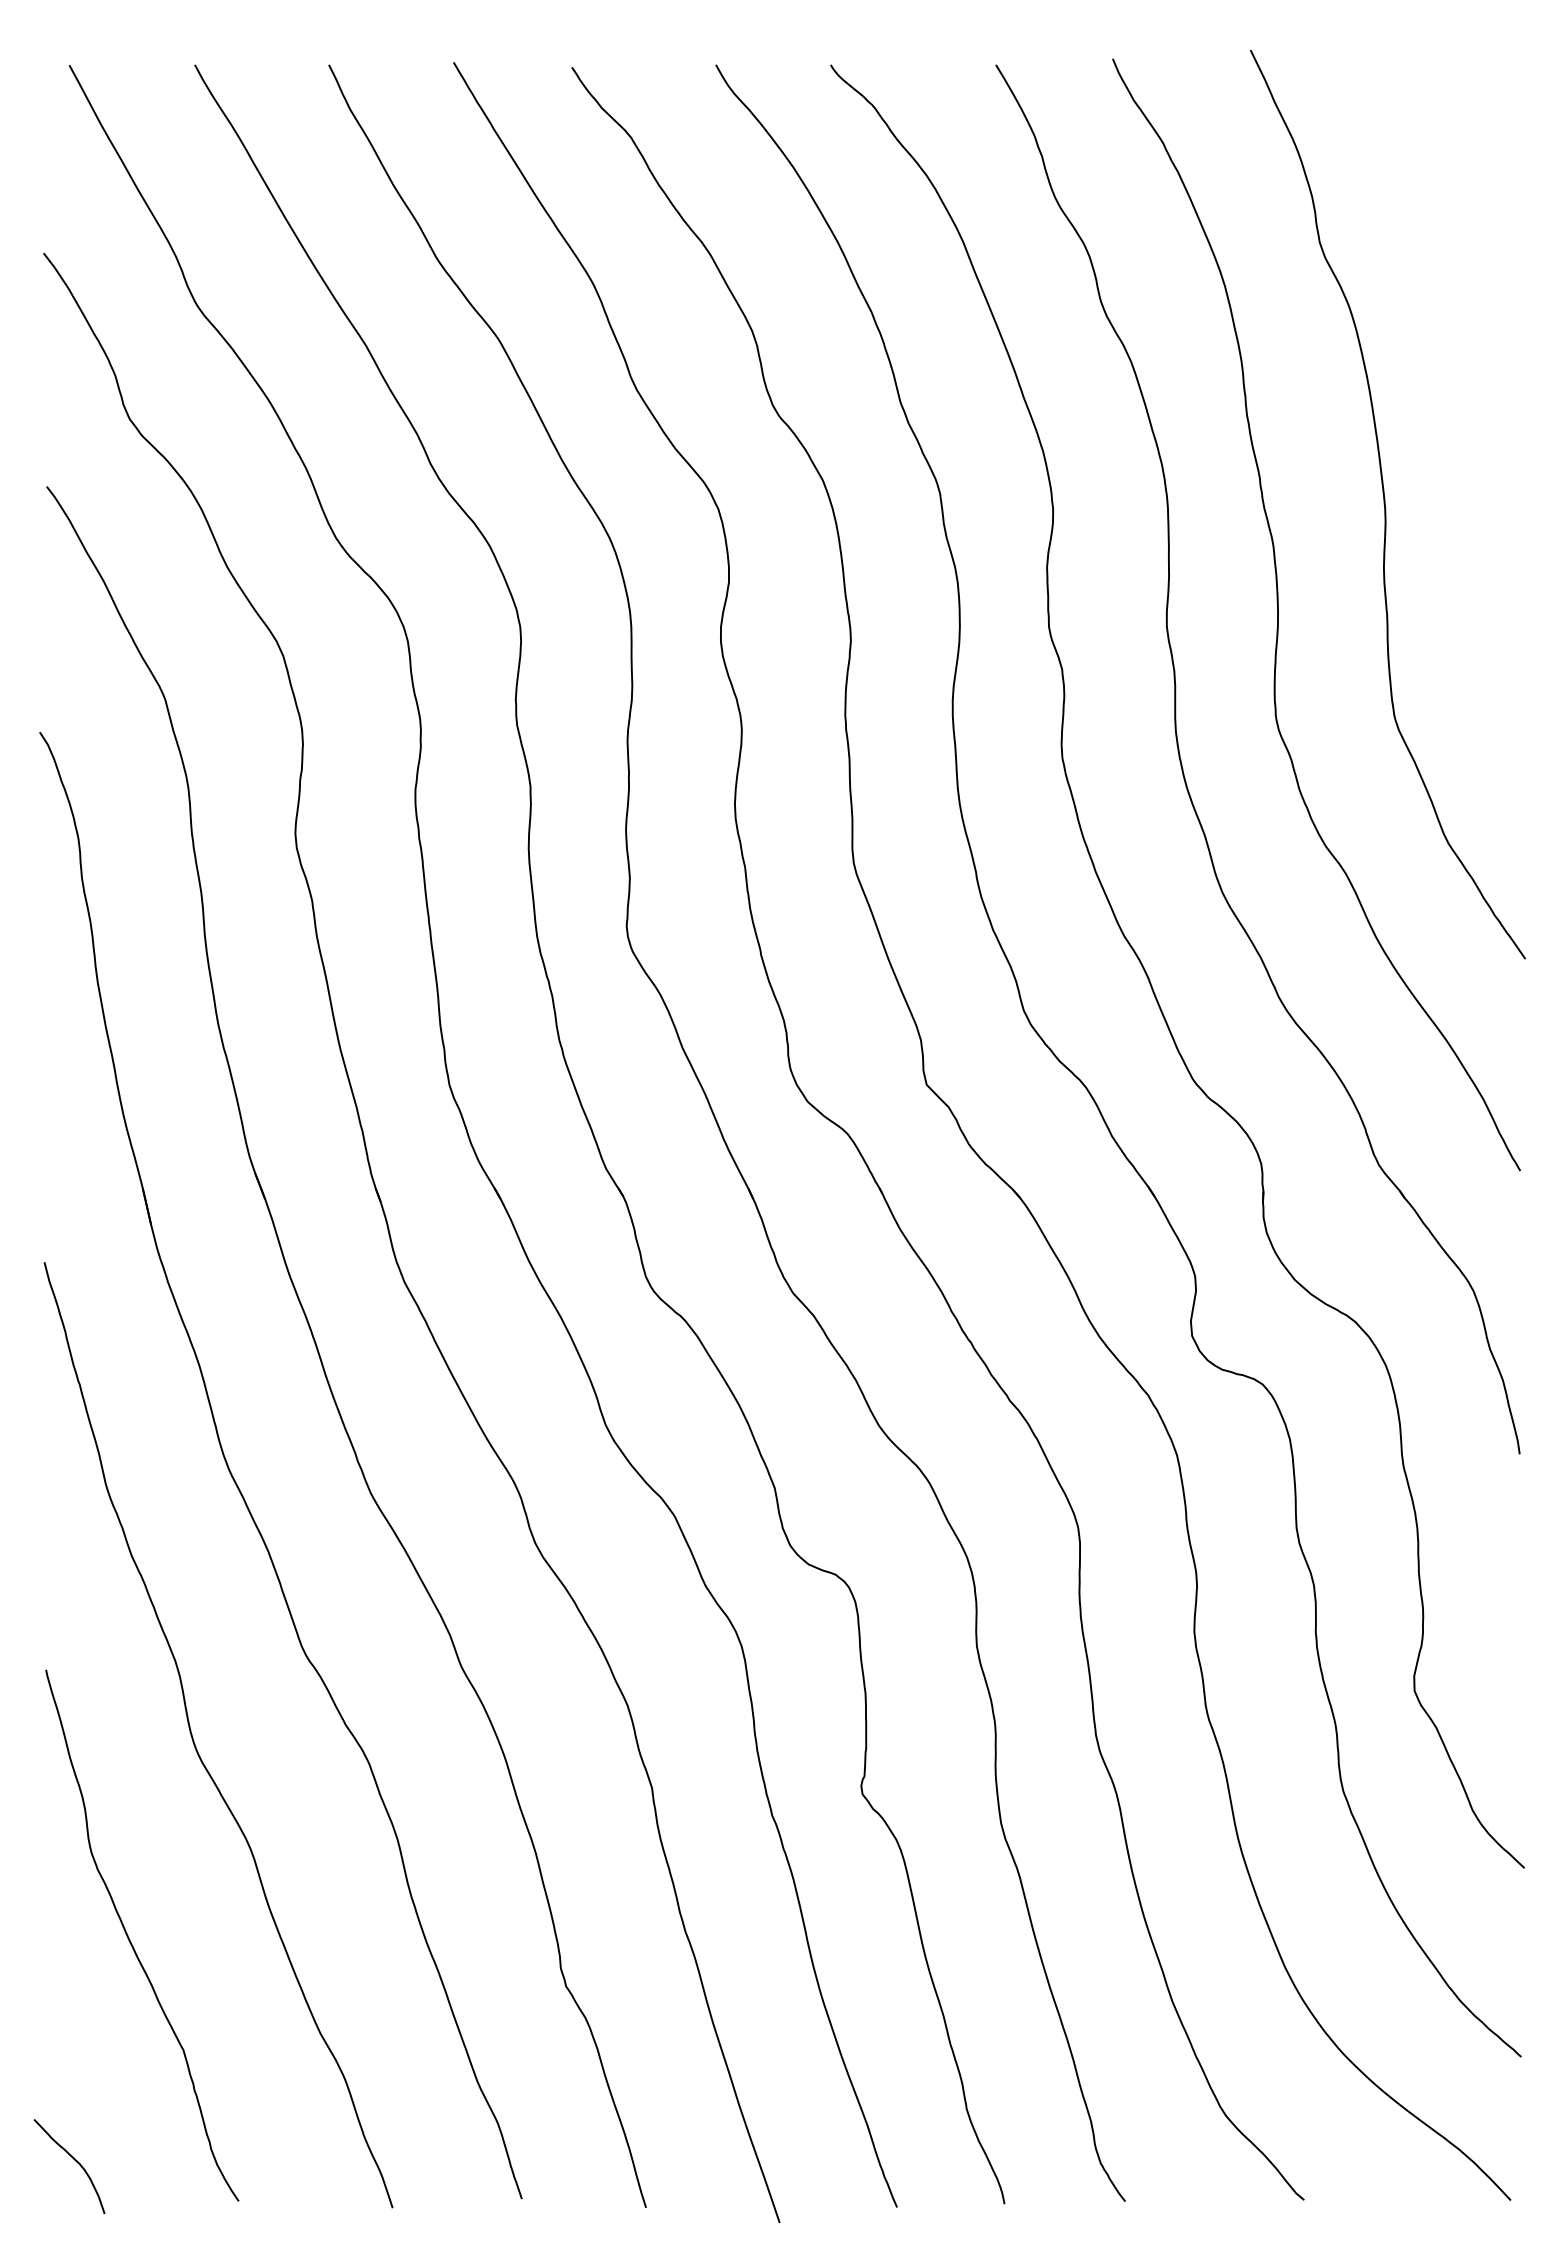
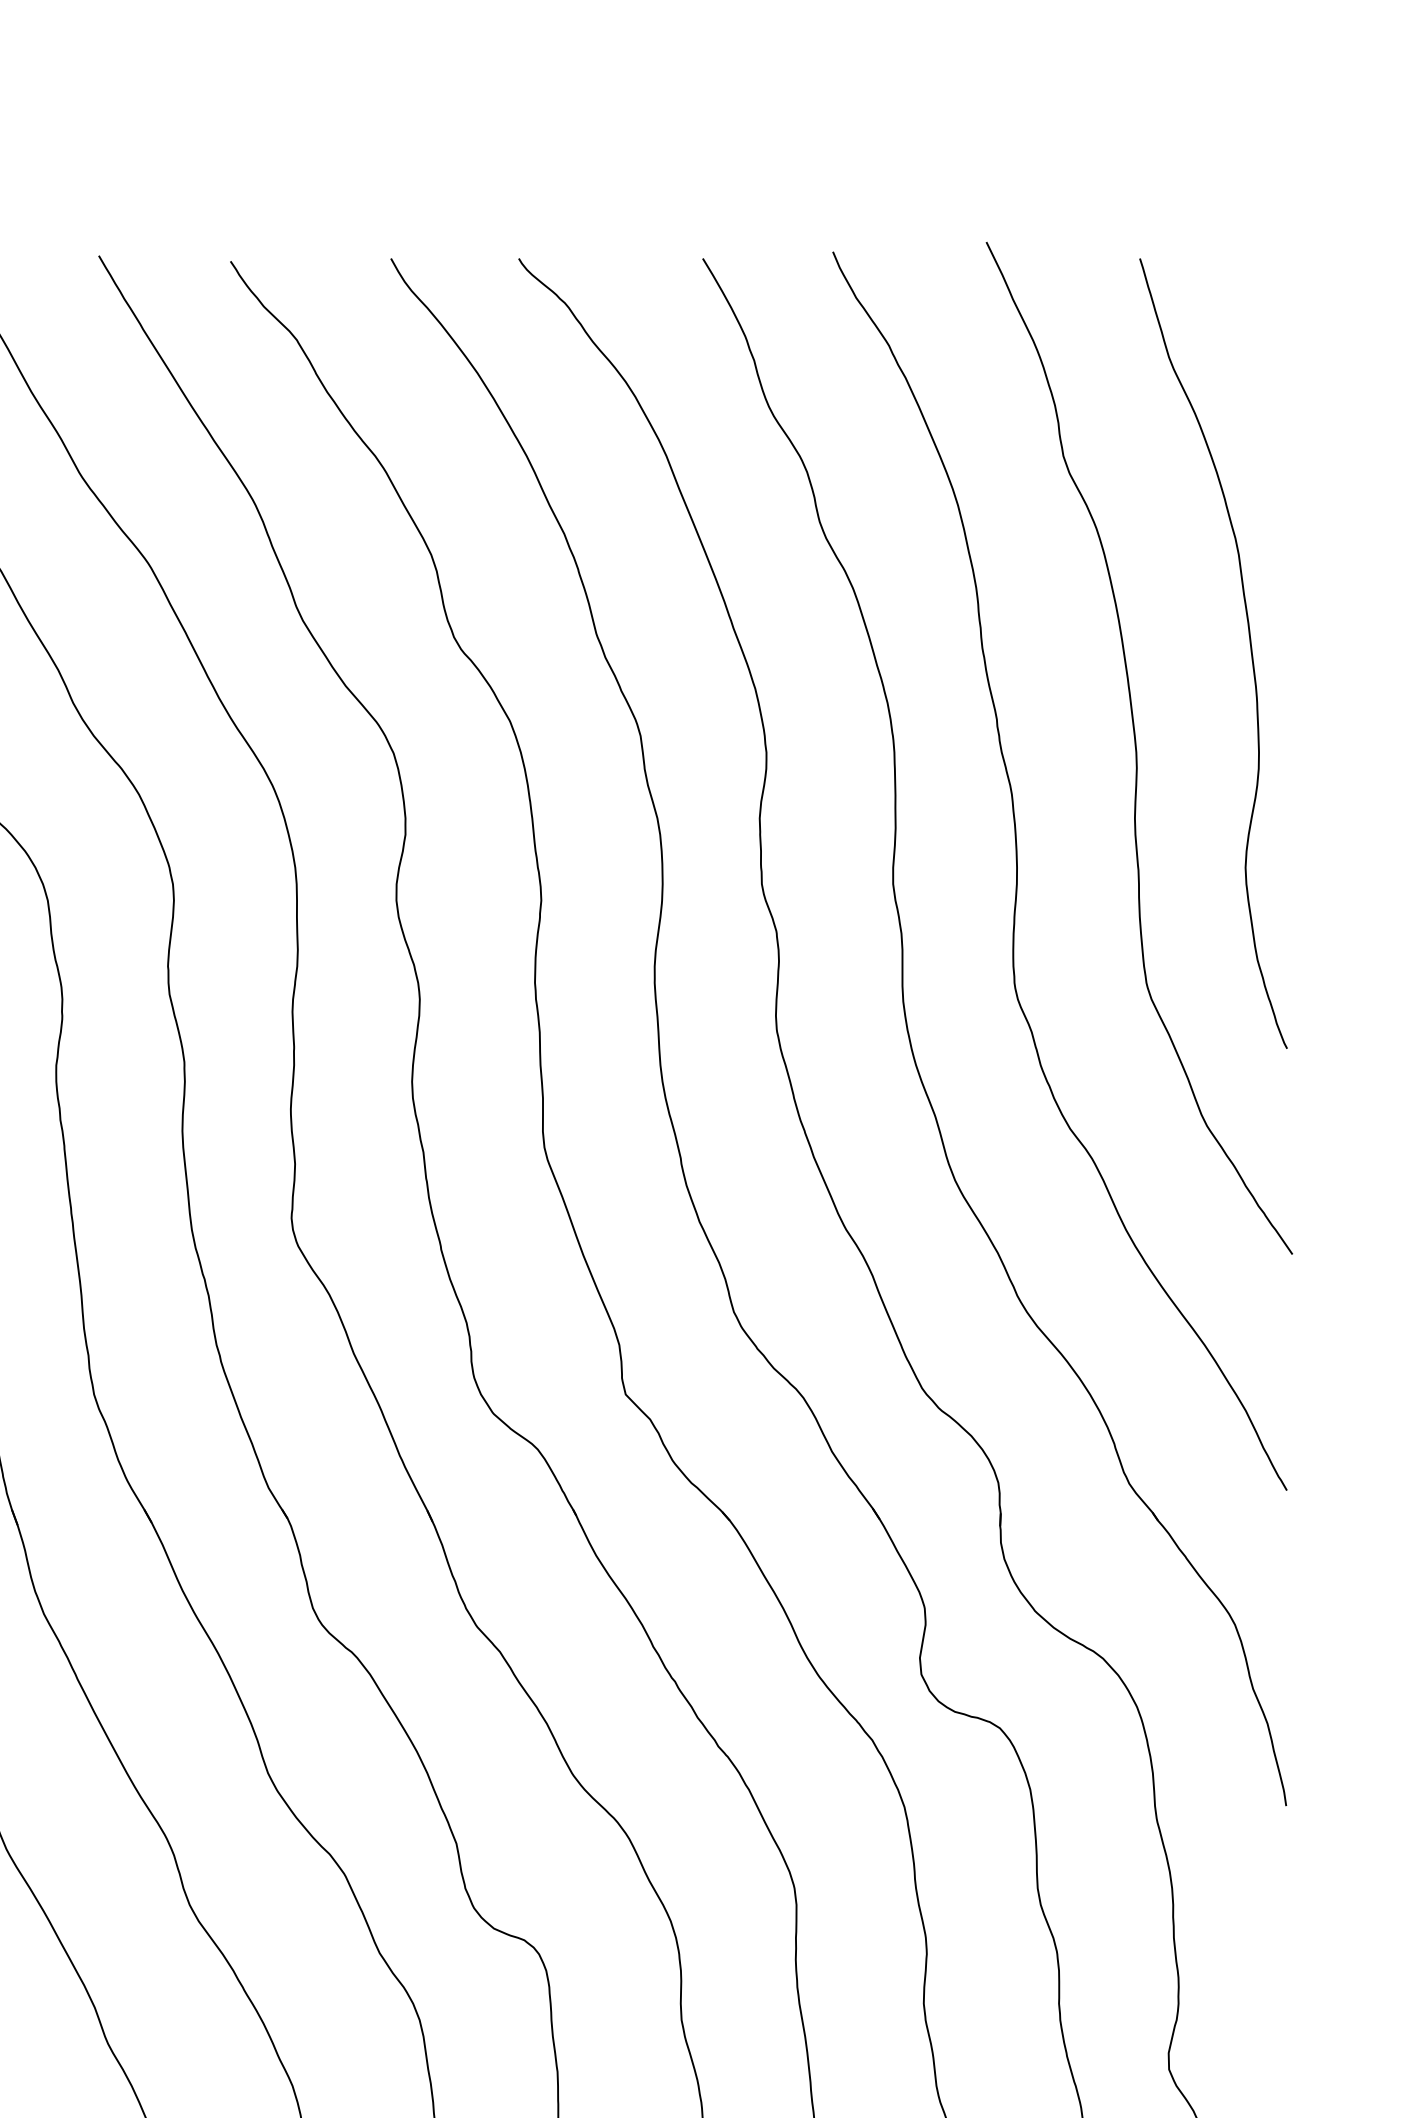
curve: (1487, 418) -> (1250, 652), added

